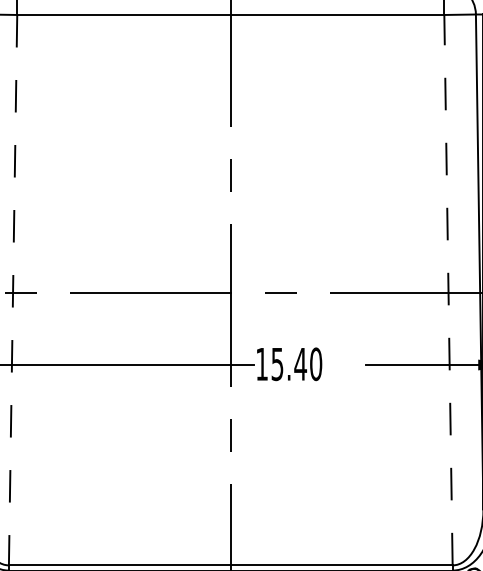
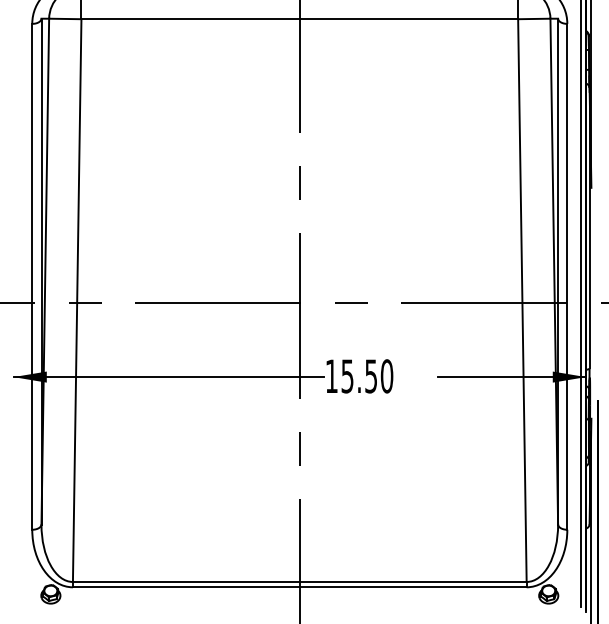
line: (448, 290) -> (522, 300), dashed -> solid
line: (13, 291) -> (77, 301), dashed -> solid
text: (299, 364) -> (370, 376), 15.40 -> 15.50

